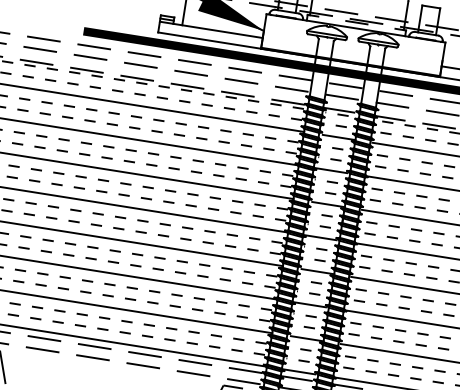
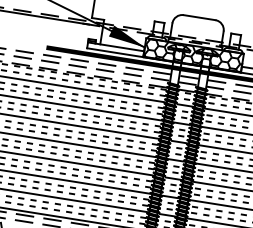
hatch: (353, 43) -> (193, 54), added

